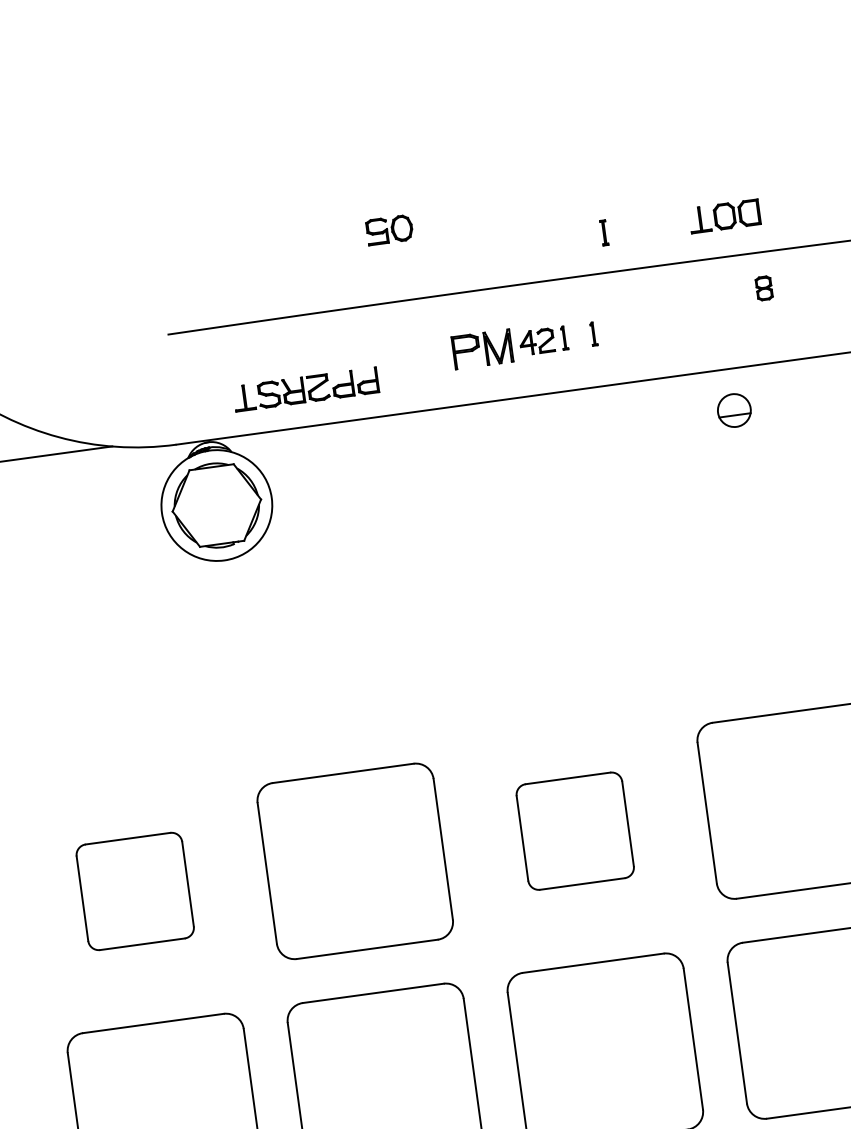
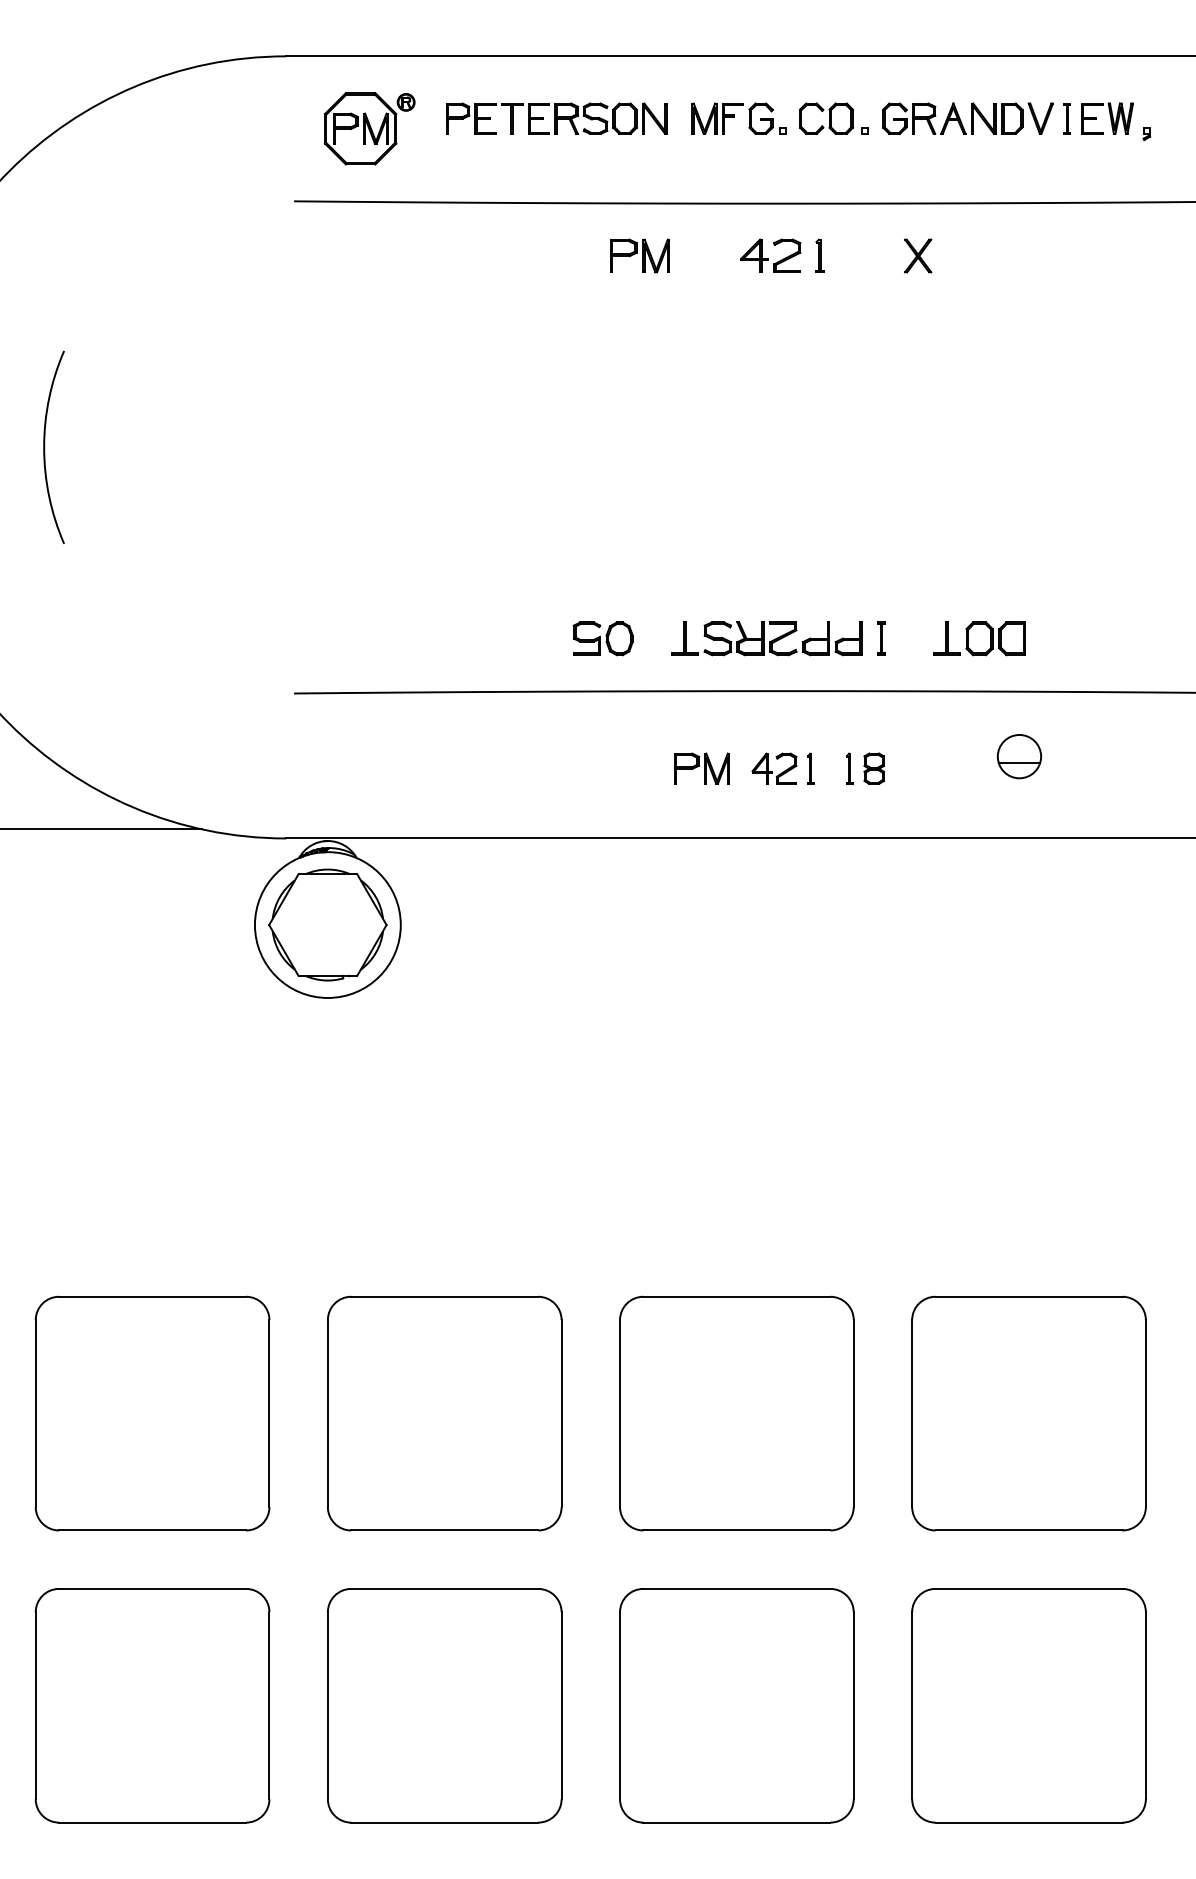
part: (724, 216) -> (979, 638), moved
part: (389, 229) -> (602, 638), moved
part: (763, 288) -> (873, 768), moved
part: (482, 349) -> (701, 768), size x0.71
part: (305, 389) -> (766, 638), moved
part: (733, 410) -> (1018, 756), moved
part: (574, 831) -> (736, 1413), size x1.67
part: (135, 891) -> (152, 1413), size x1.67

